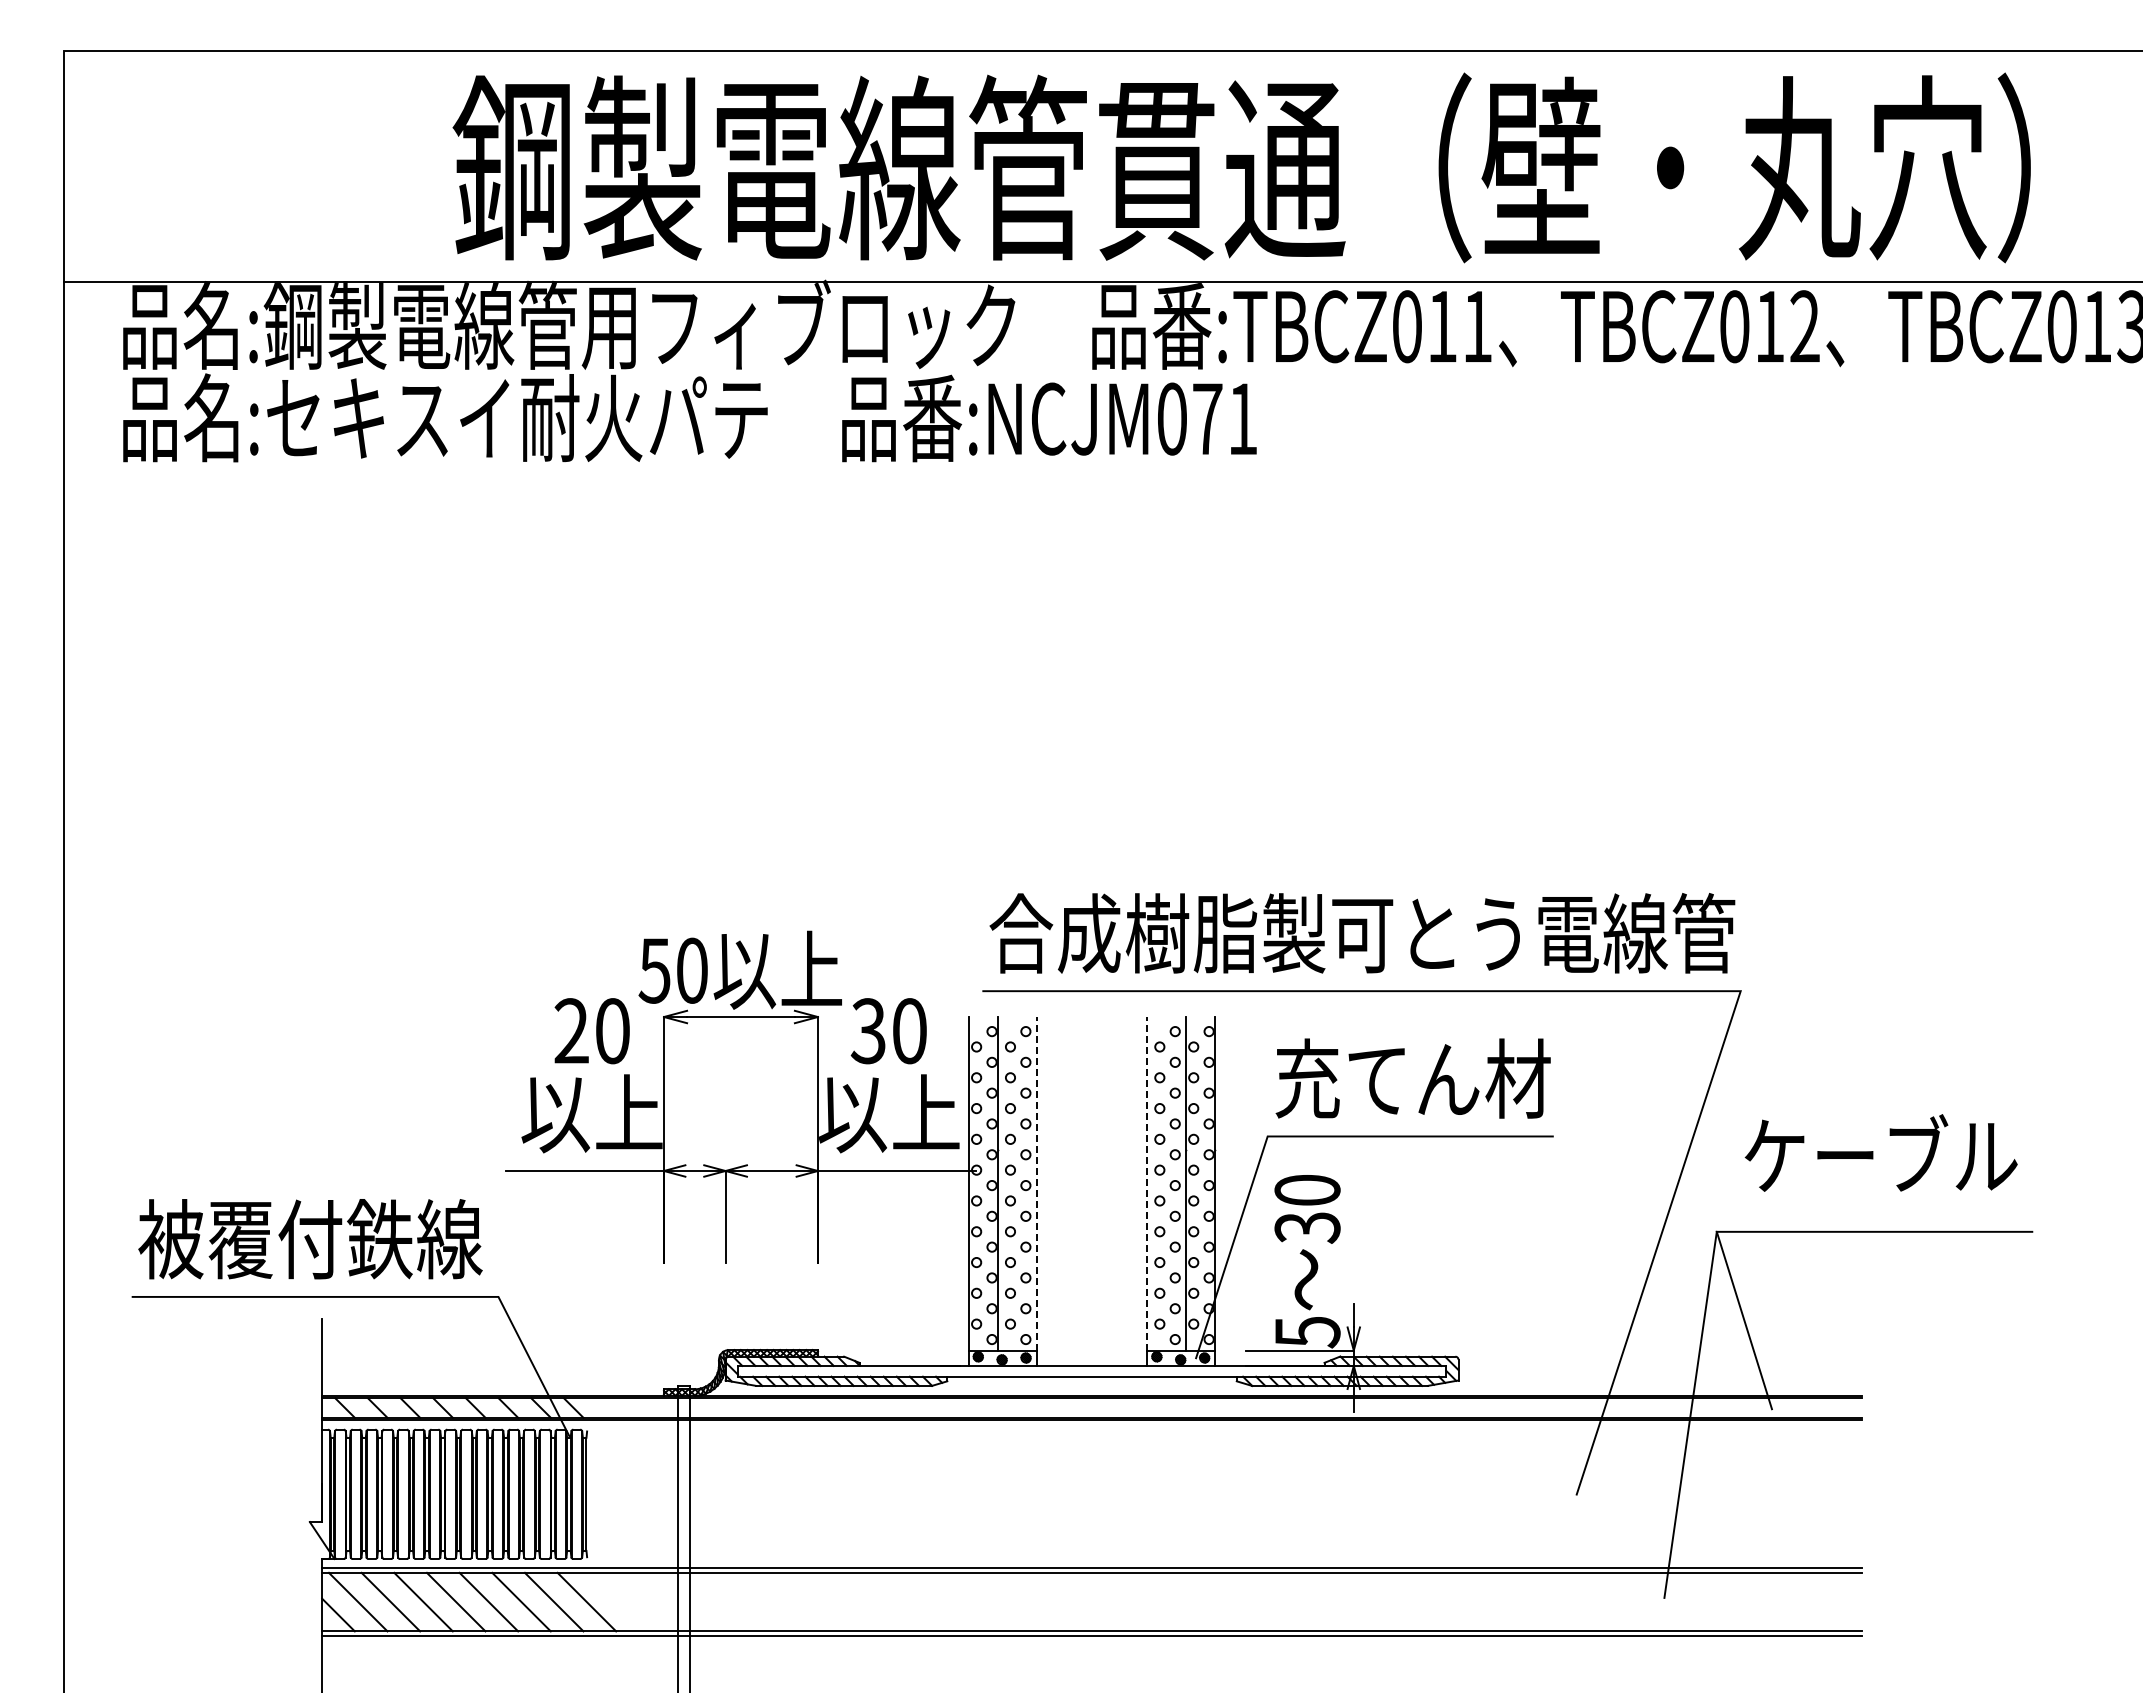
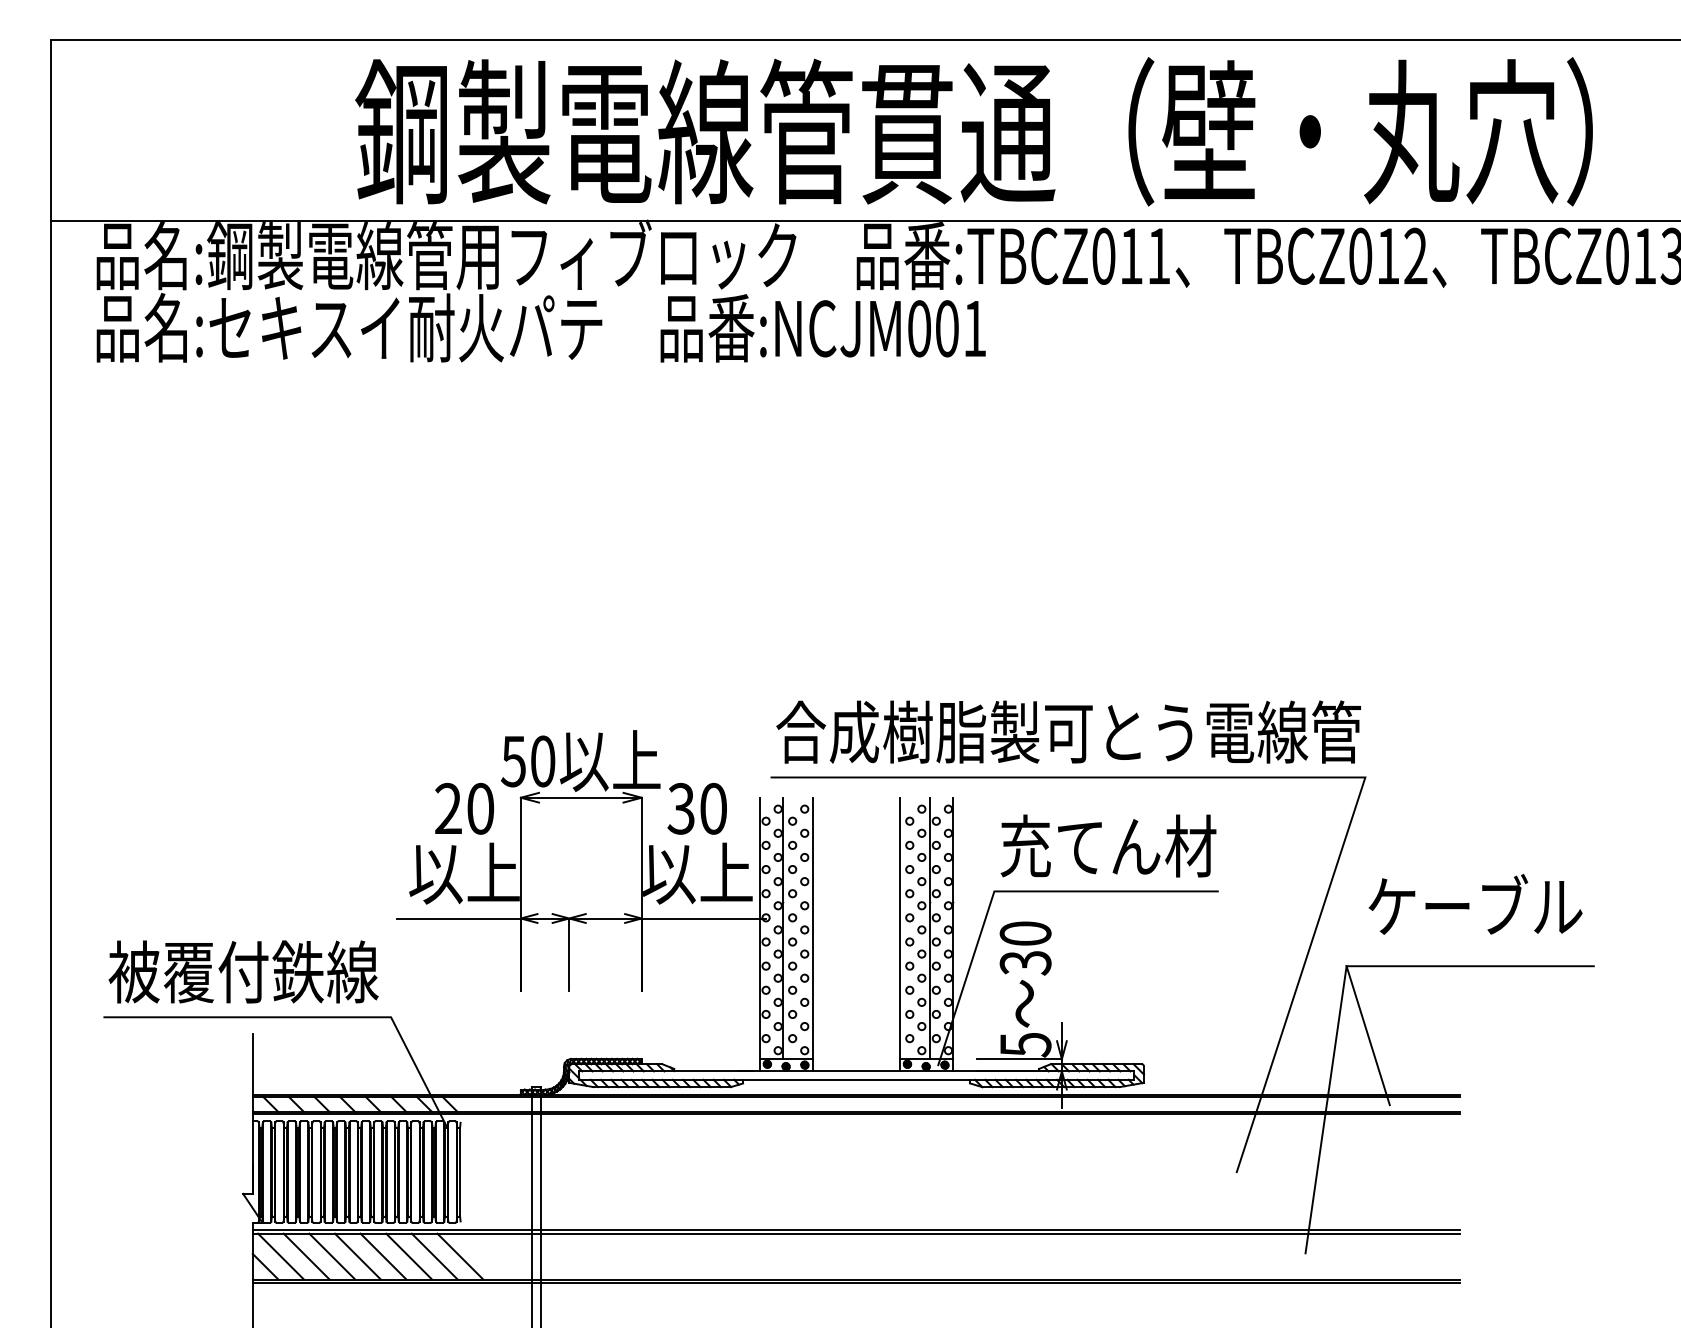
text: (1207, 418) -> (947, 328), :NCJM071 -> :NCJM001
line: (1036, 1183) -> (813, 928), dashed -> solid
line: (1147, 1183) -> (900, 928), dashed -> solid

